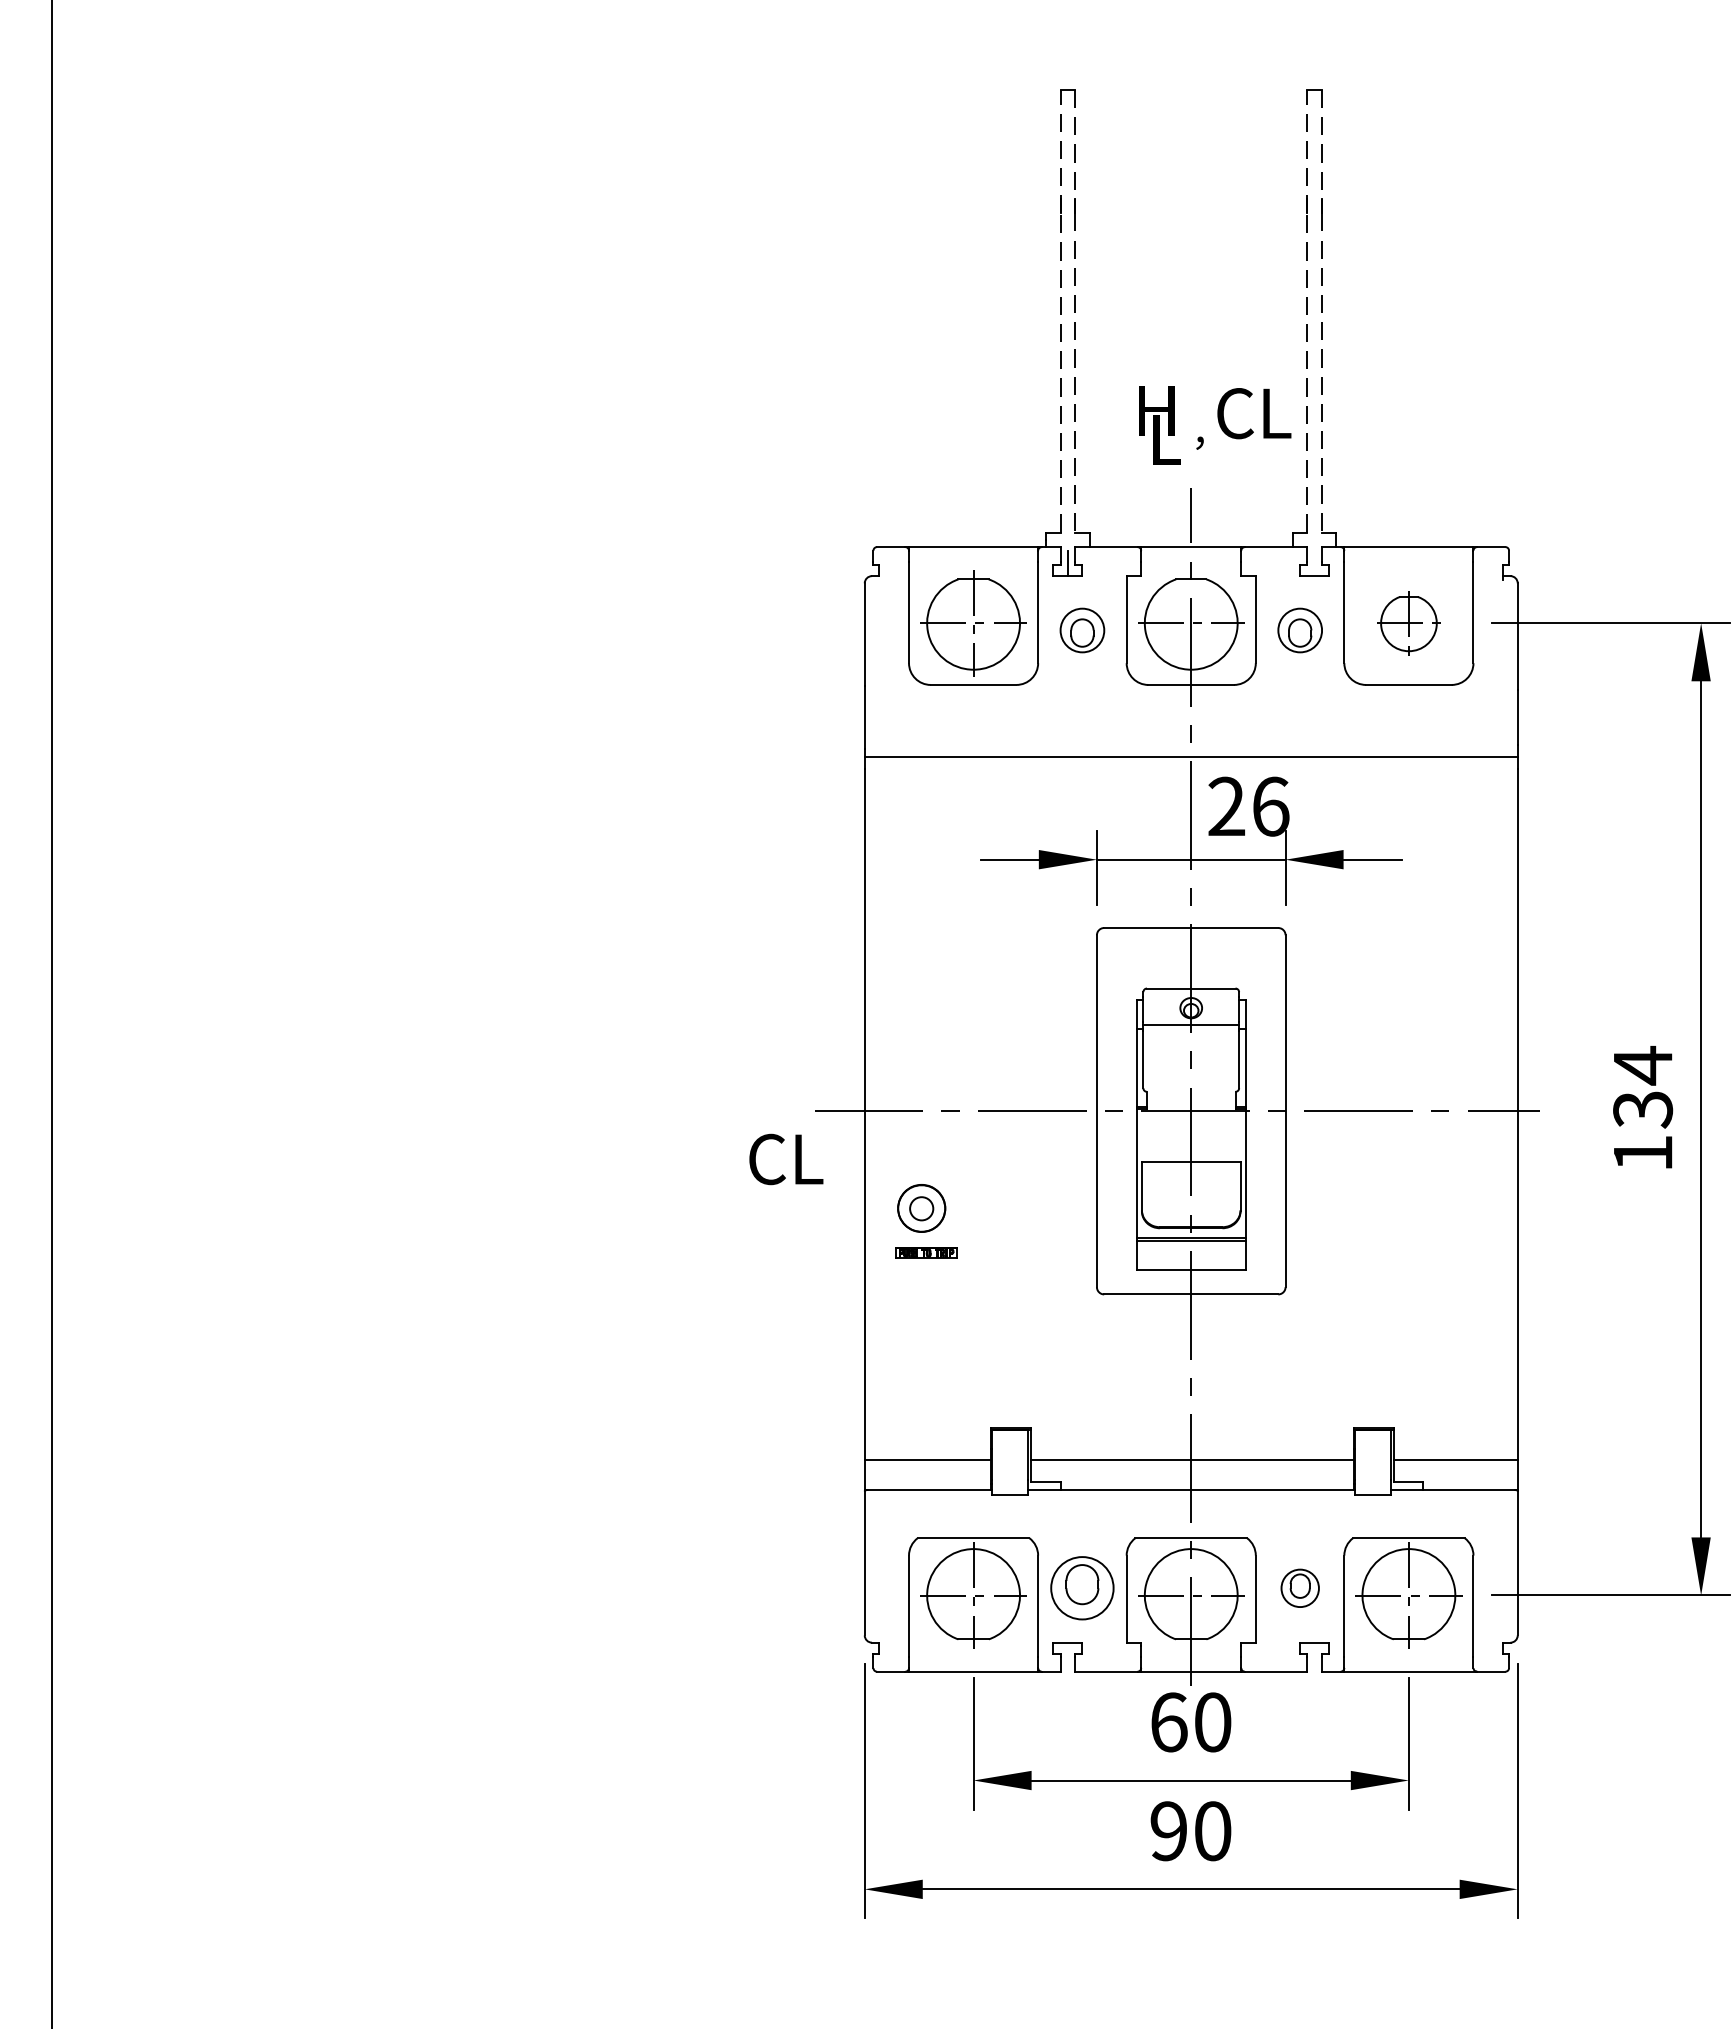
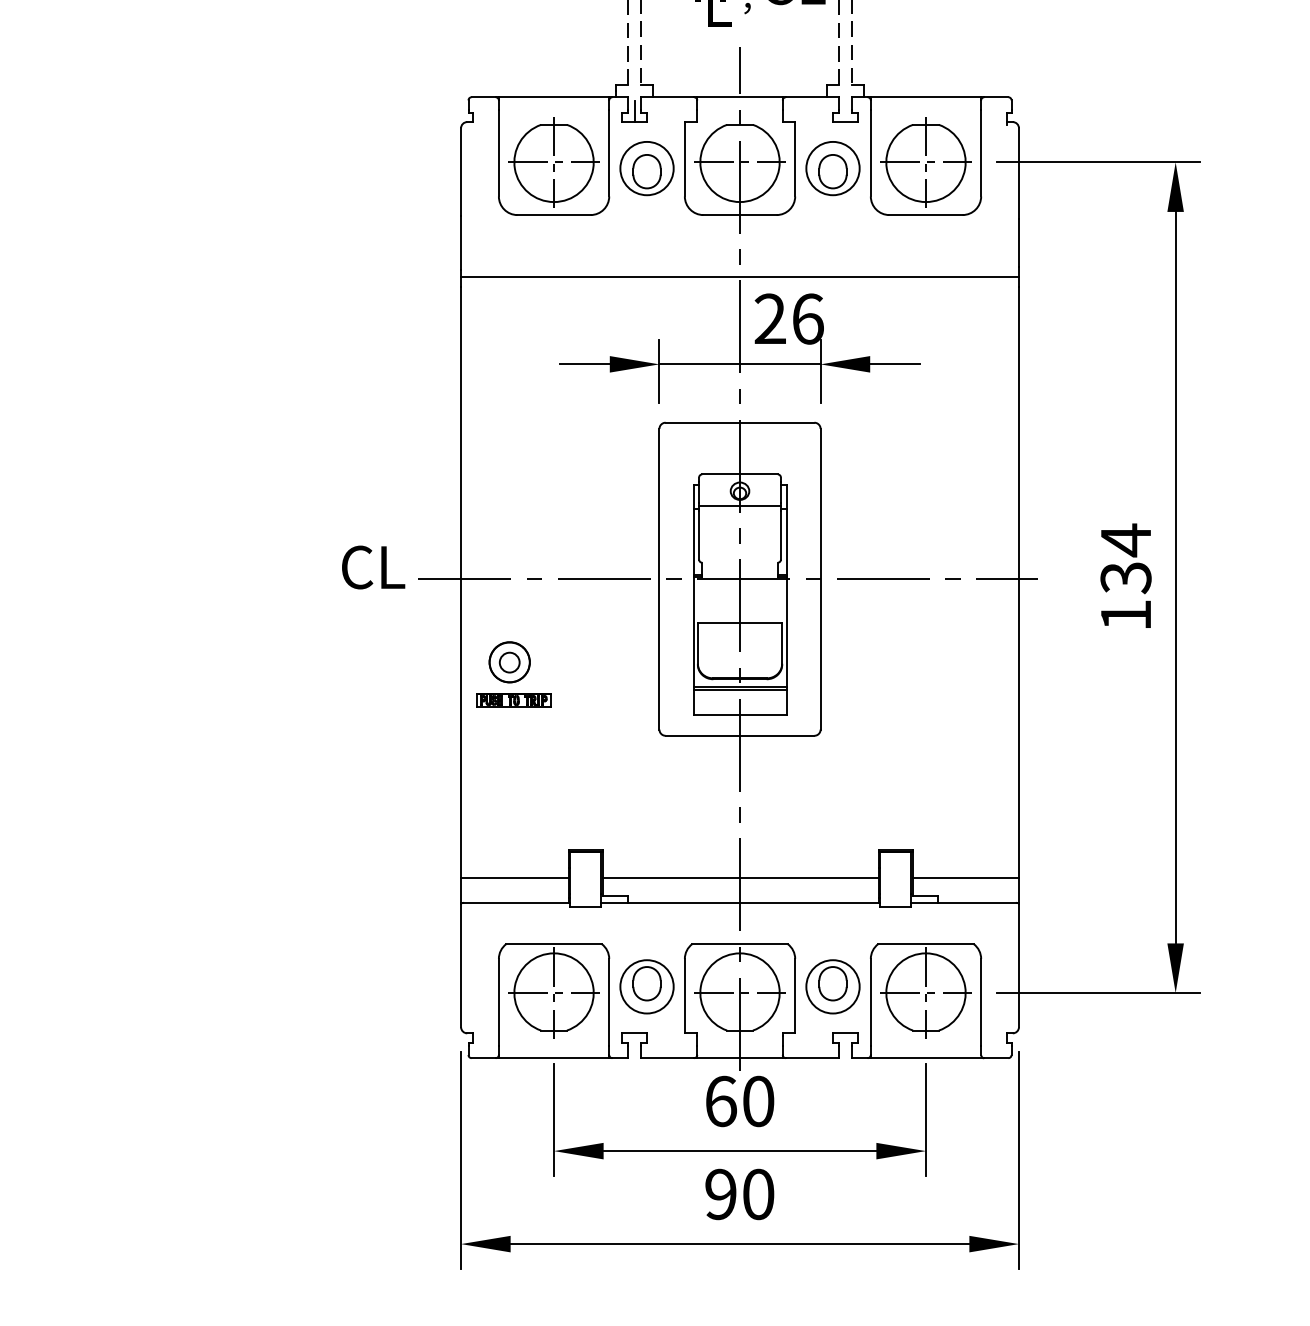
part: (1408, 623) -> (925, 162), size x1.67
part: (1082, 630) -> (647, 168), size x1.43
part: (1300, 630) -> (833, 168), size x1.43
text: (786, 1159) -> (373, 567), moved
part: (926, 1252) -> (513, 699), size x1.43
part: (1300, 1588) -> (833, 987), size x1.67

